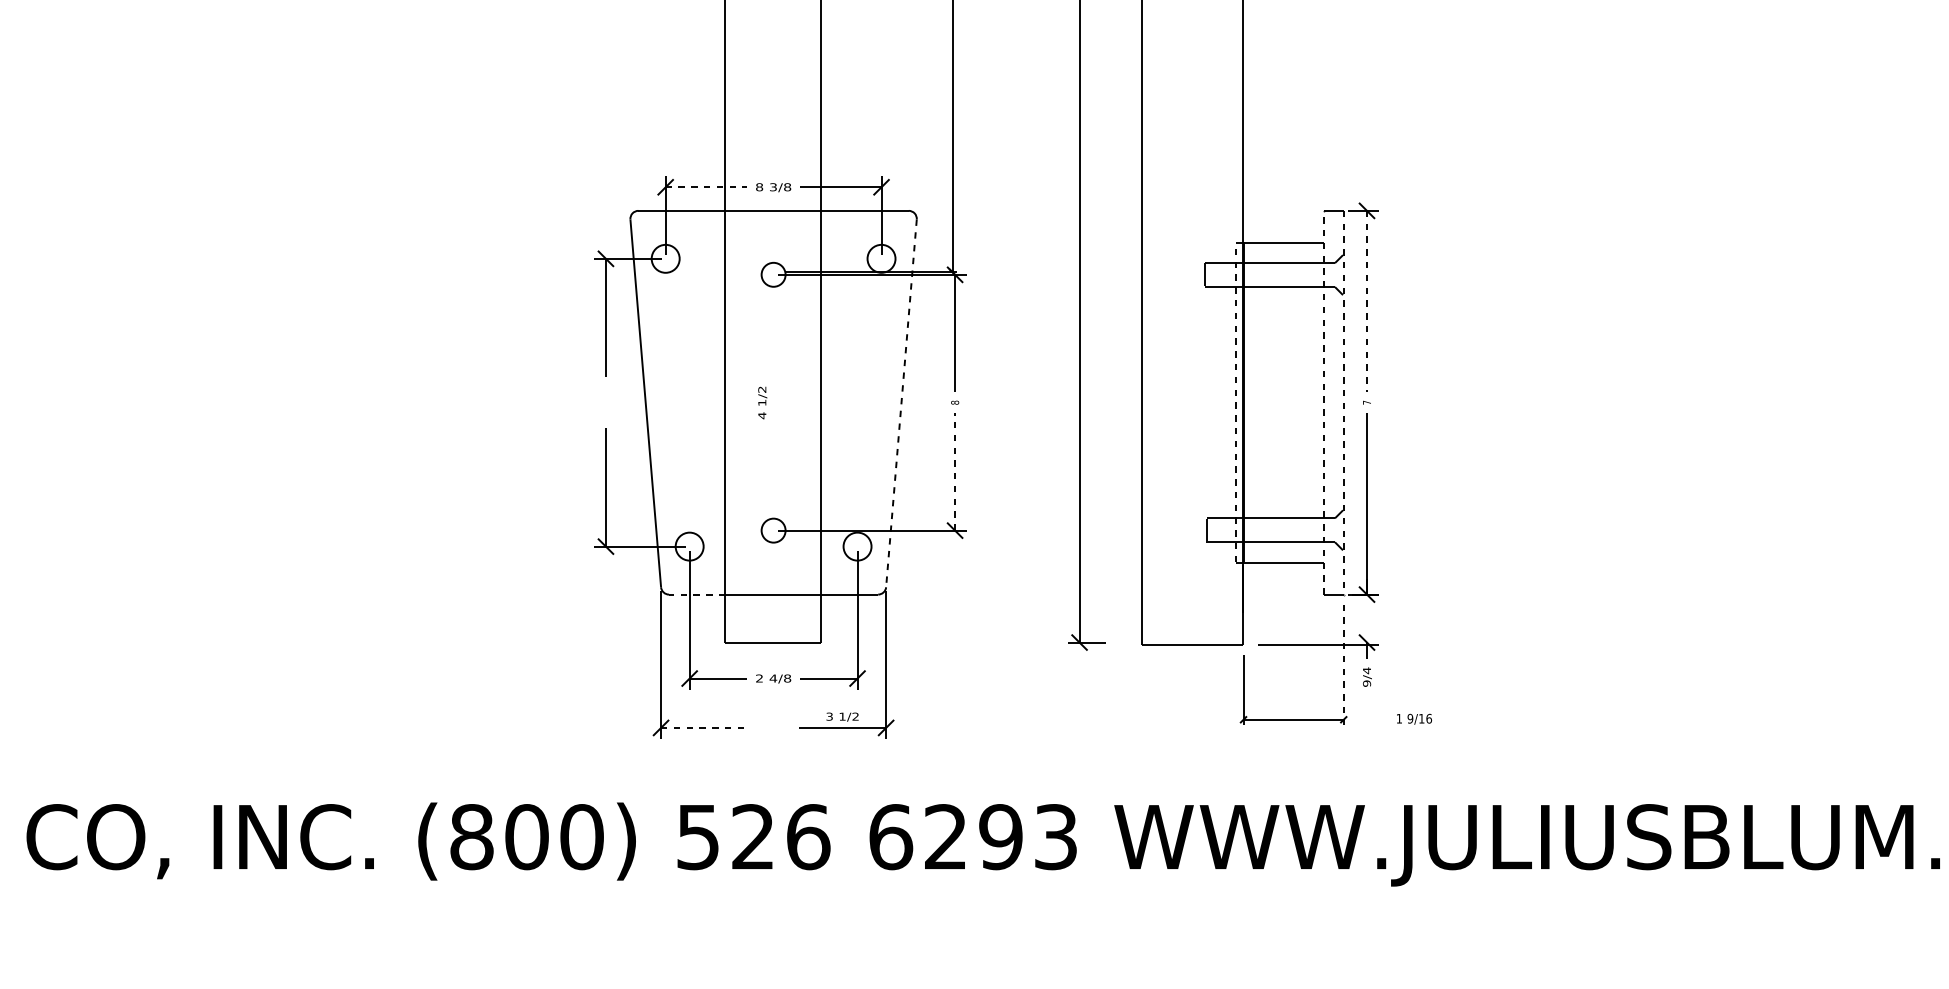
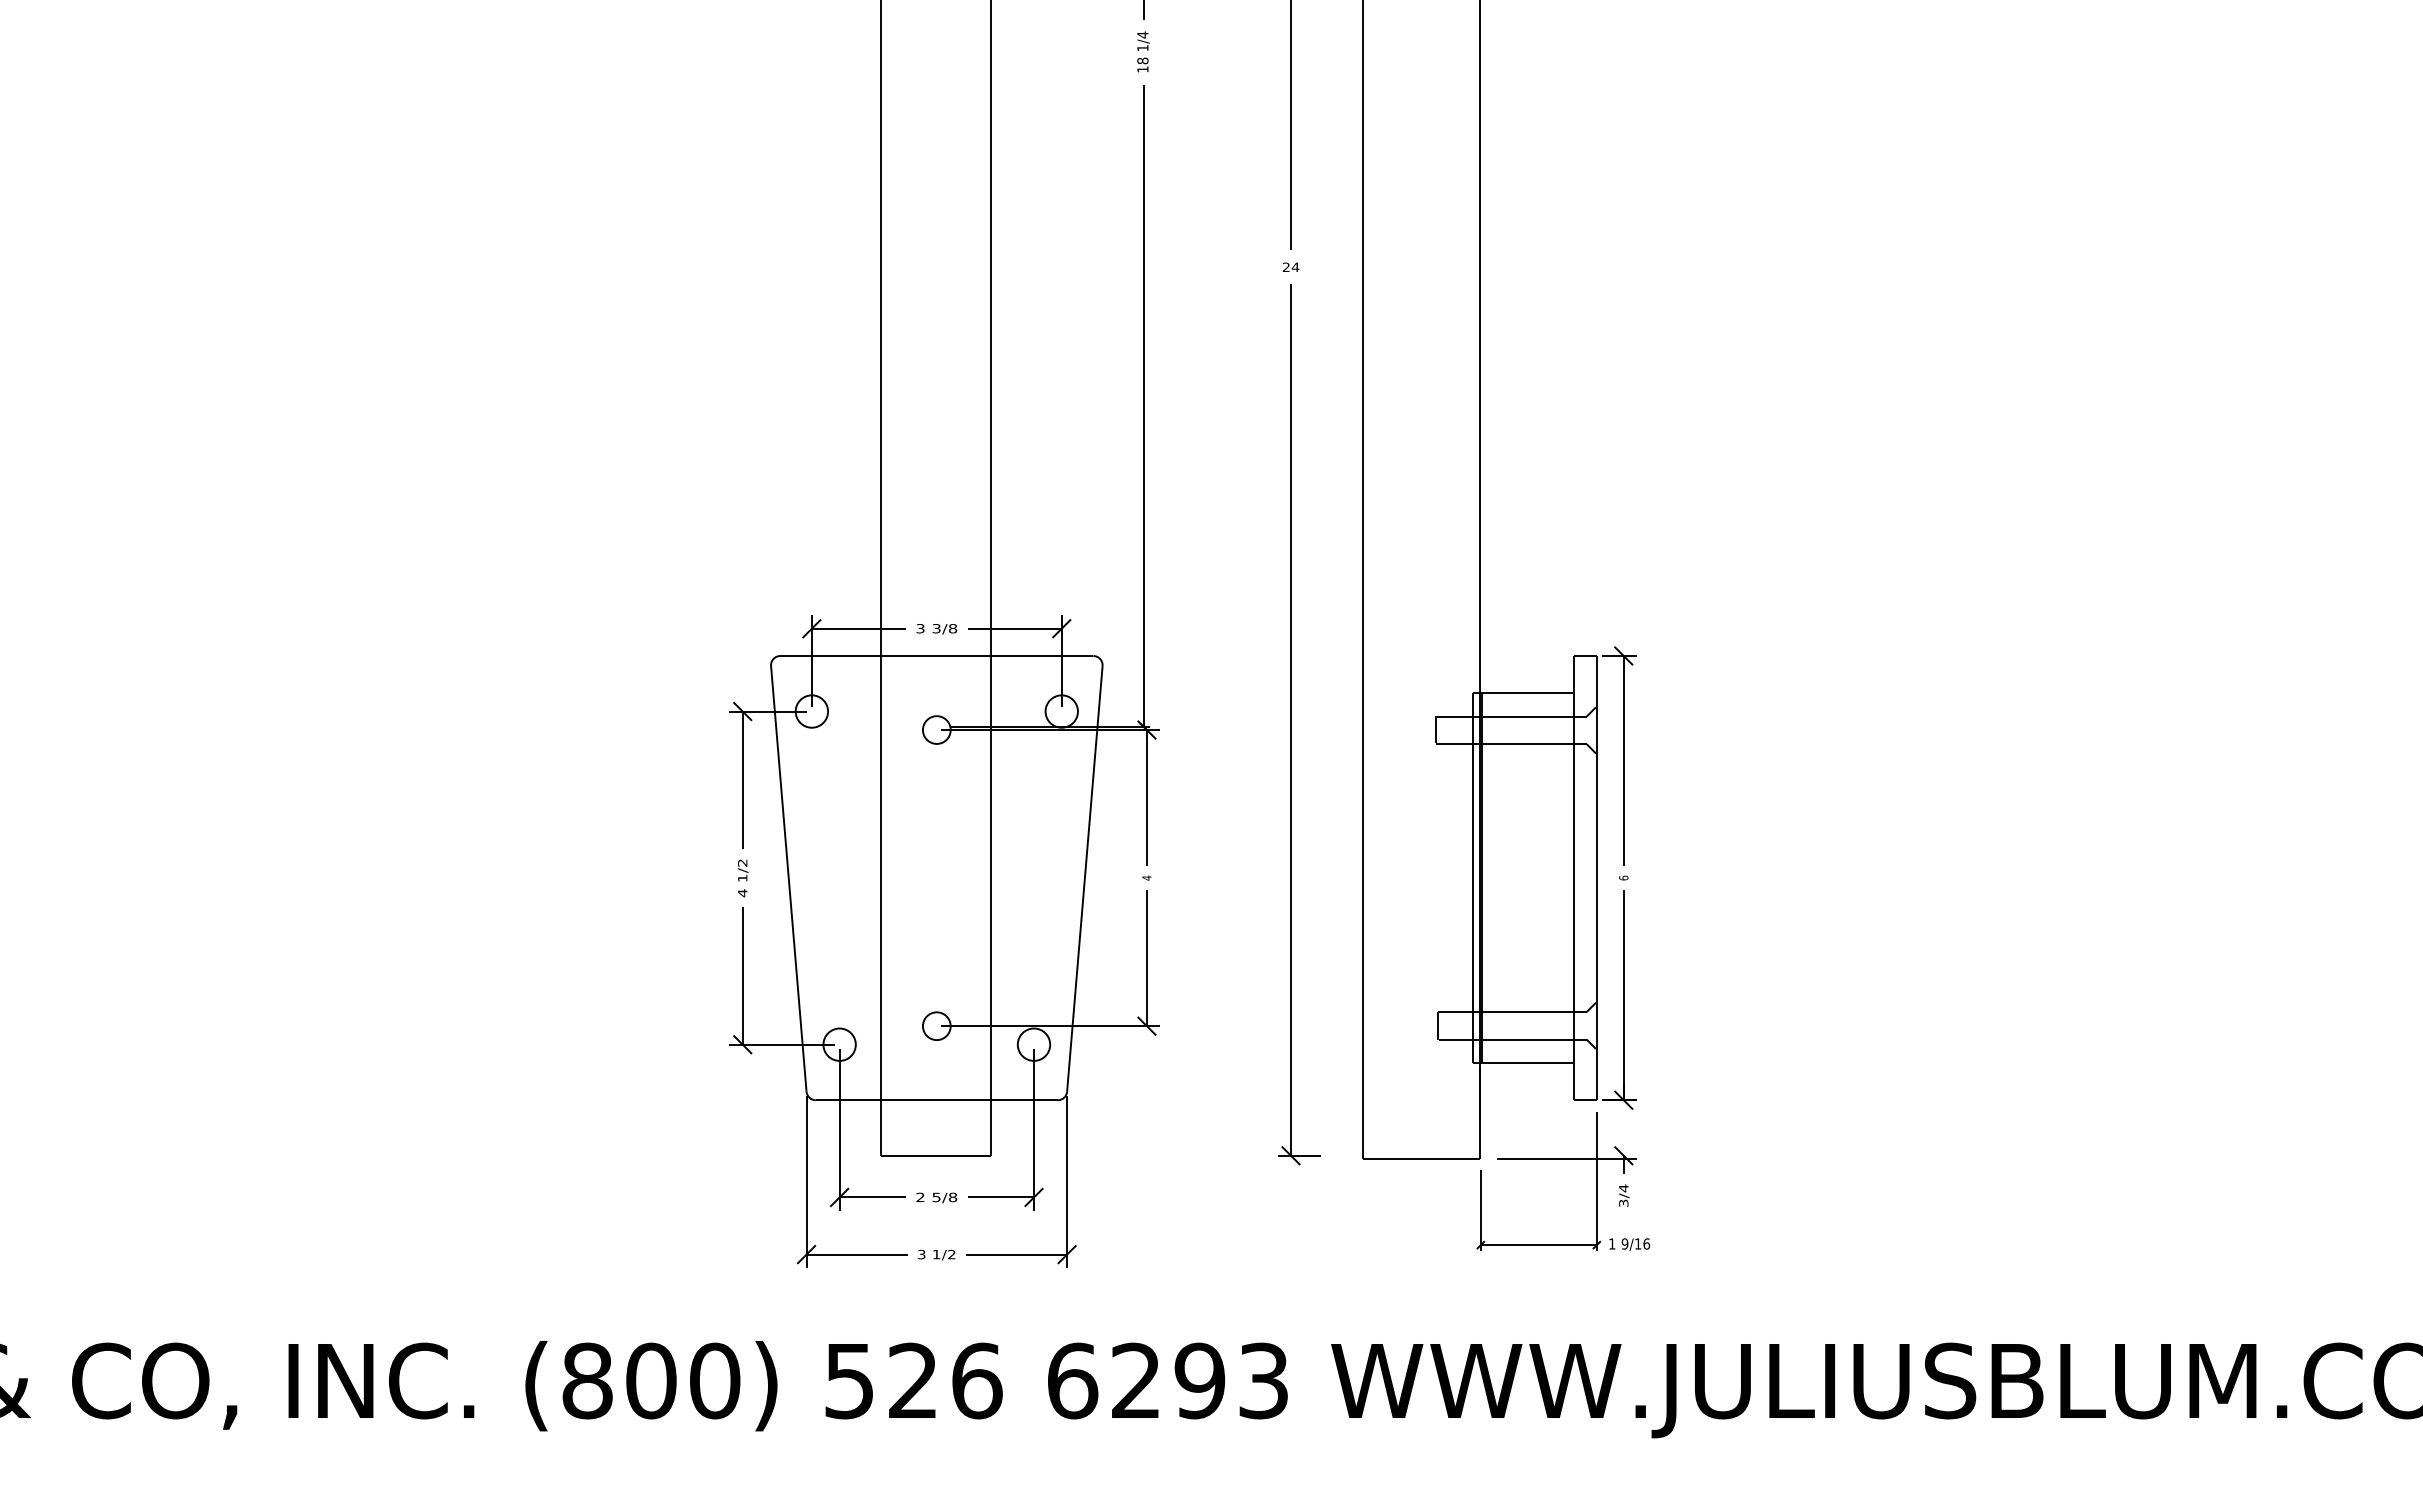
line: (706, 187) -> (859, 628), dashed -> solid
text: (759, 187) -> (920, 628), 8 -> 3
line: (1366, 301) -> (1623, 760), dashed -> solid
line: (1324, 402) -> (1574, 877), dashed -> solid
text: (1366, 402) -> (1623, 877), 7 -> 6
text: (762, 403) -> (743, 878), moved
line: (901, 403) -> (1084, 878), dashed -> solid
text: (954, 403) -> (1146, 878), 8 -> 4
line: (1236, 403) -> (1472, 878), dashed -> solid
line: (1344, 403) -> (1597, 878), dashed -> solid
line: (954, 472) -> (1146, 958), dashed -> solid
line: (697, 594) -> (848, 1100), dashed -> solid
line: (1343, 664) -> (1596, 1181), dashed -> solid
text: (773, 678) -> (936, 1197), 4/8 -> 5/8
text: (1366, 683) -> (1623, 1203), 9/4 -> 3/4
text: (842, 716) -> (936, 1254), moved
text: (1414, 719) -> (1629, 1244), moved
line: (705, 727) -> (857, 1254), dashed -> solid

